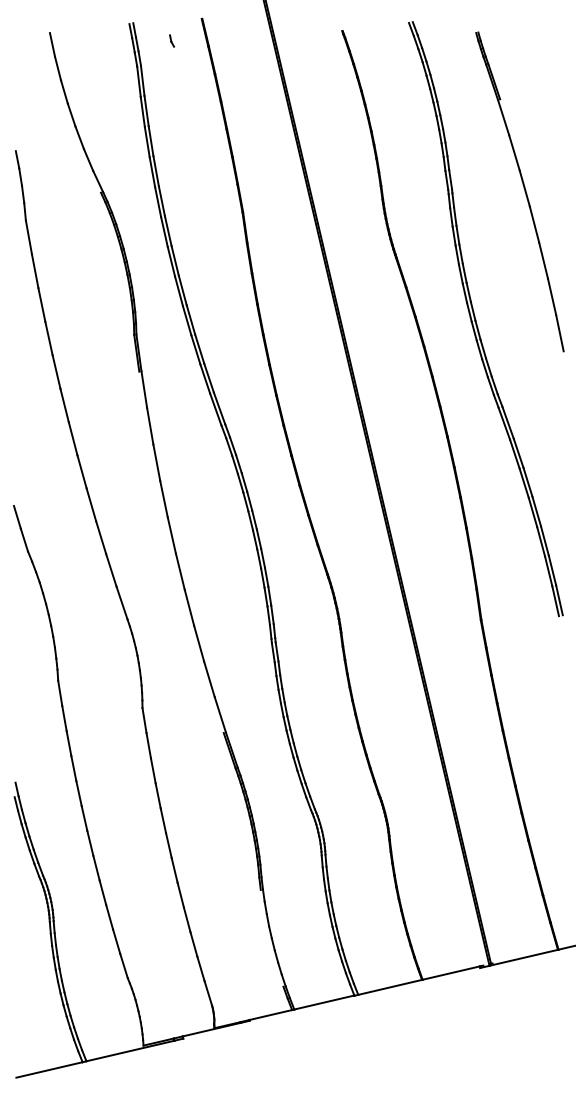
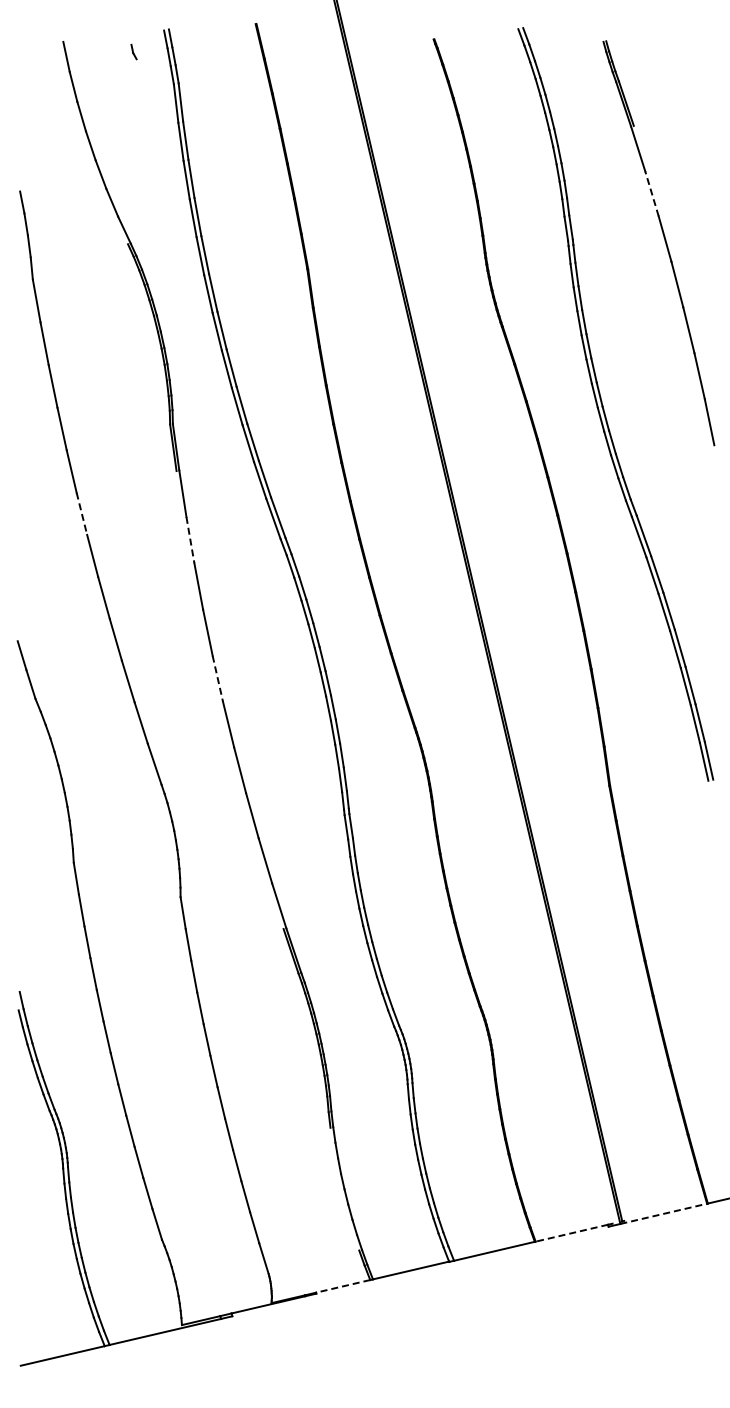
line: (171, 40) -> (133, 51), moved
line: (514, 152) -> (652, 193), solid -> dashed
line: (64, 405) -> (81, 513), solid -> dashed
line: (150, 426) -> (190, 540), solid -> dashed
line: (171, 535) -> (217, 678), solid -> dashed
line: (523, 957) -> (663, 1213), solid -> dashed
line: (450, 973) -> (571, 1233), solid -> dashed
line: (271, 1015) -> (343, 1286), solid -> dashed

